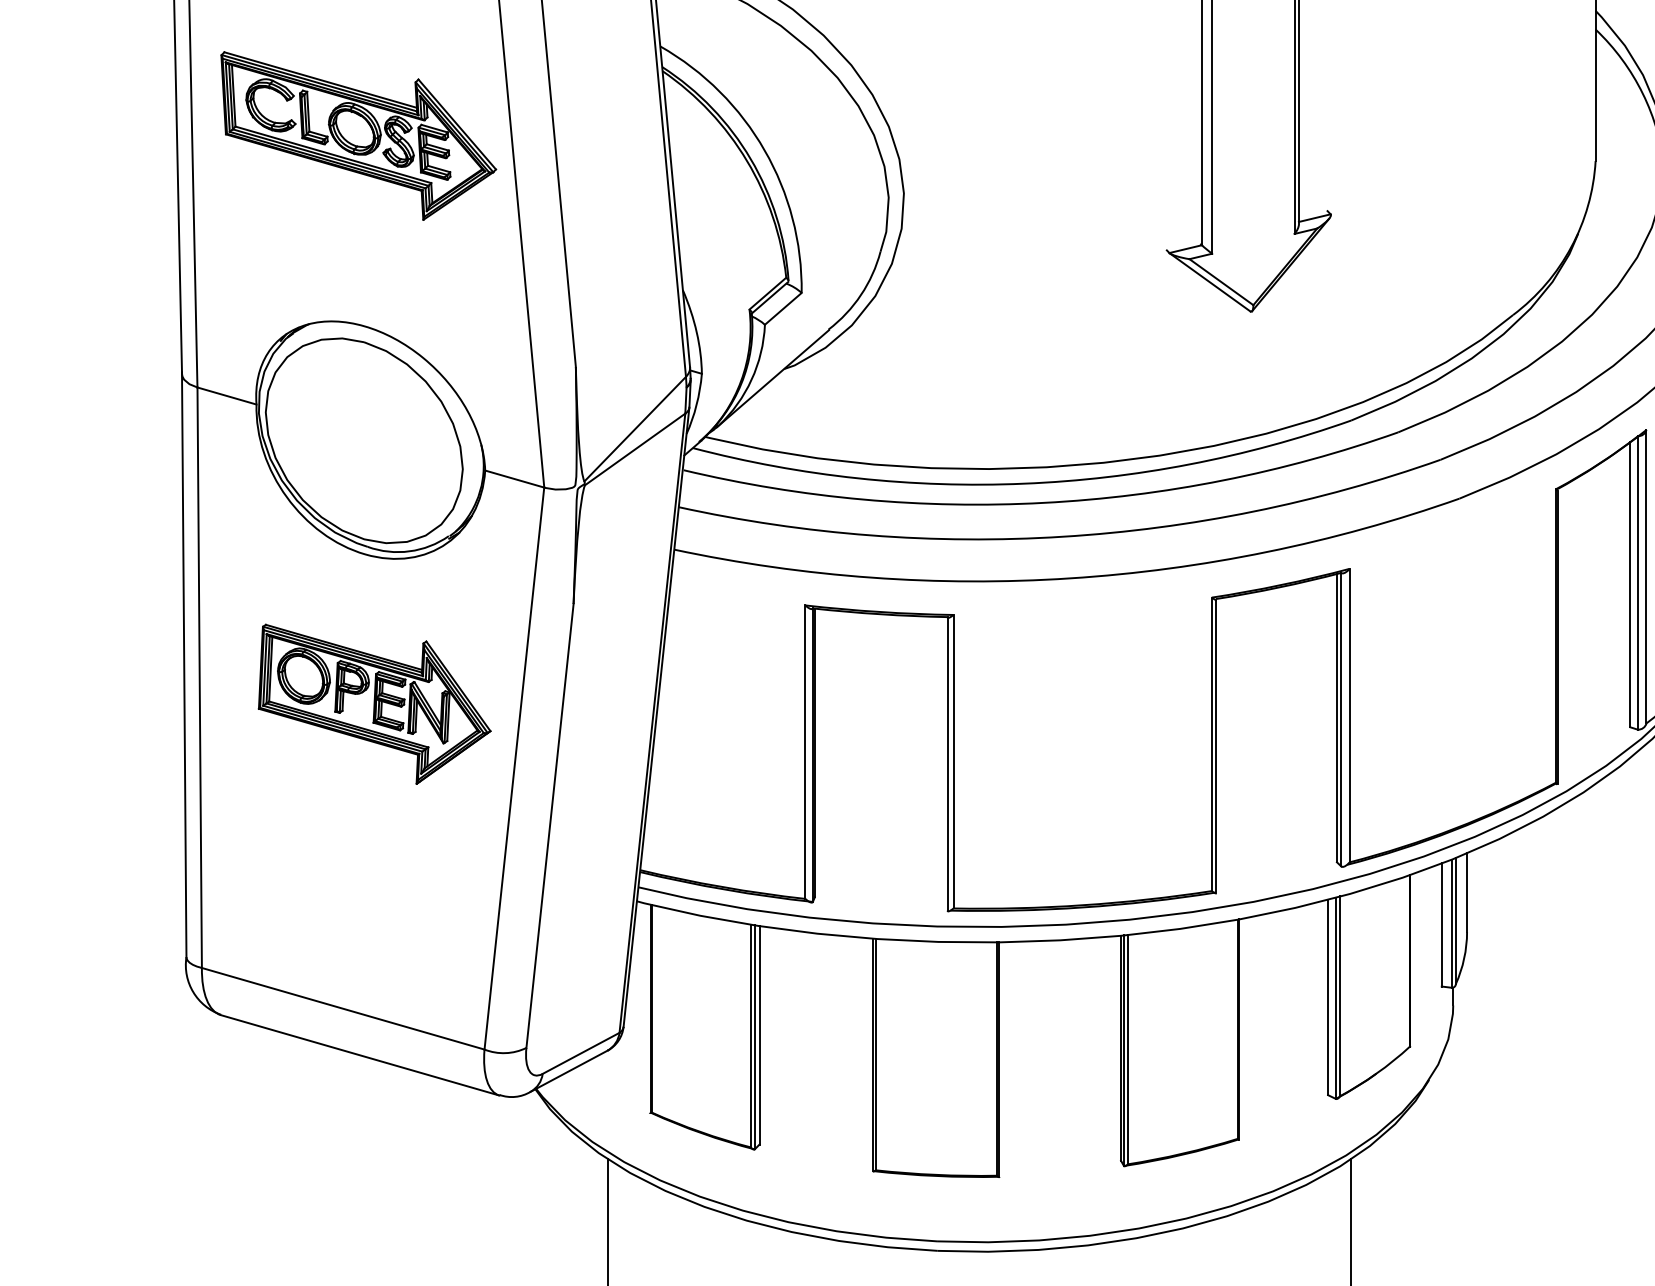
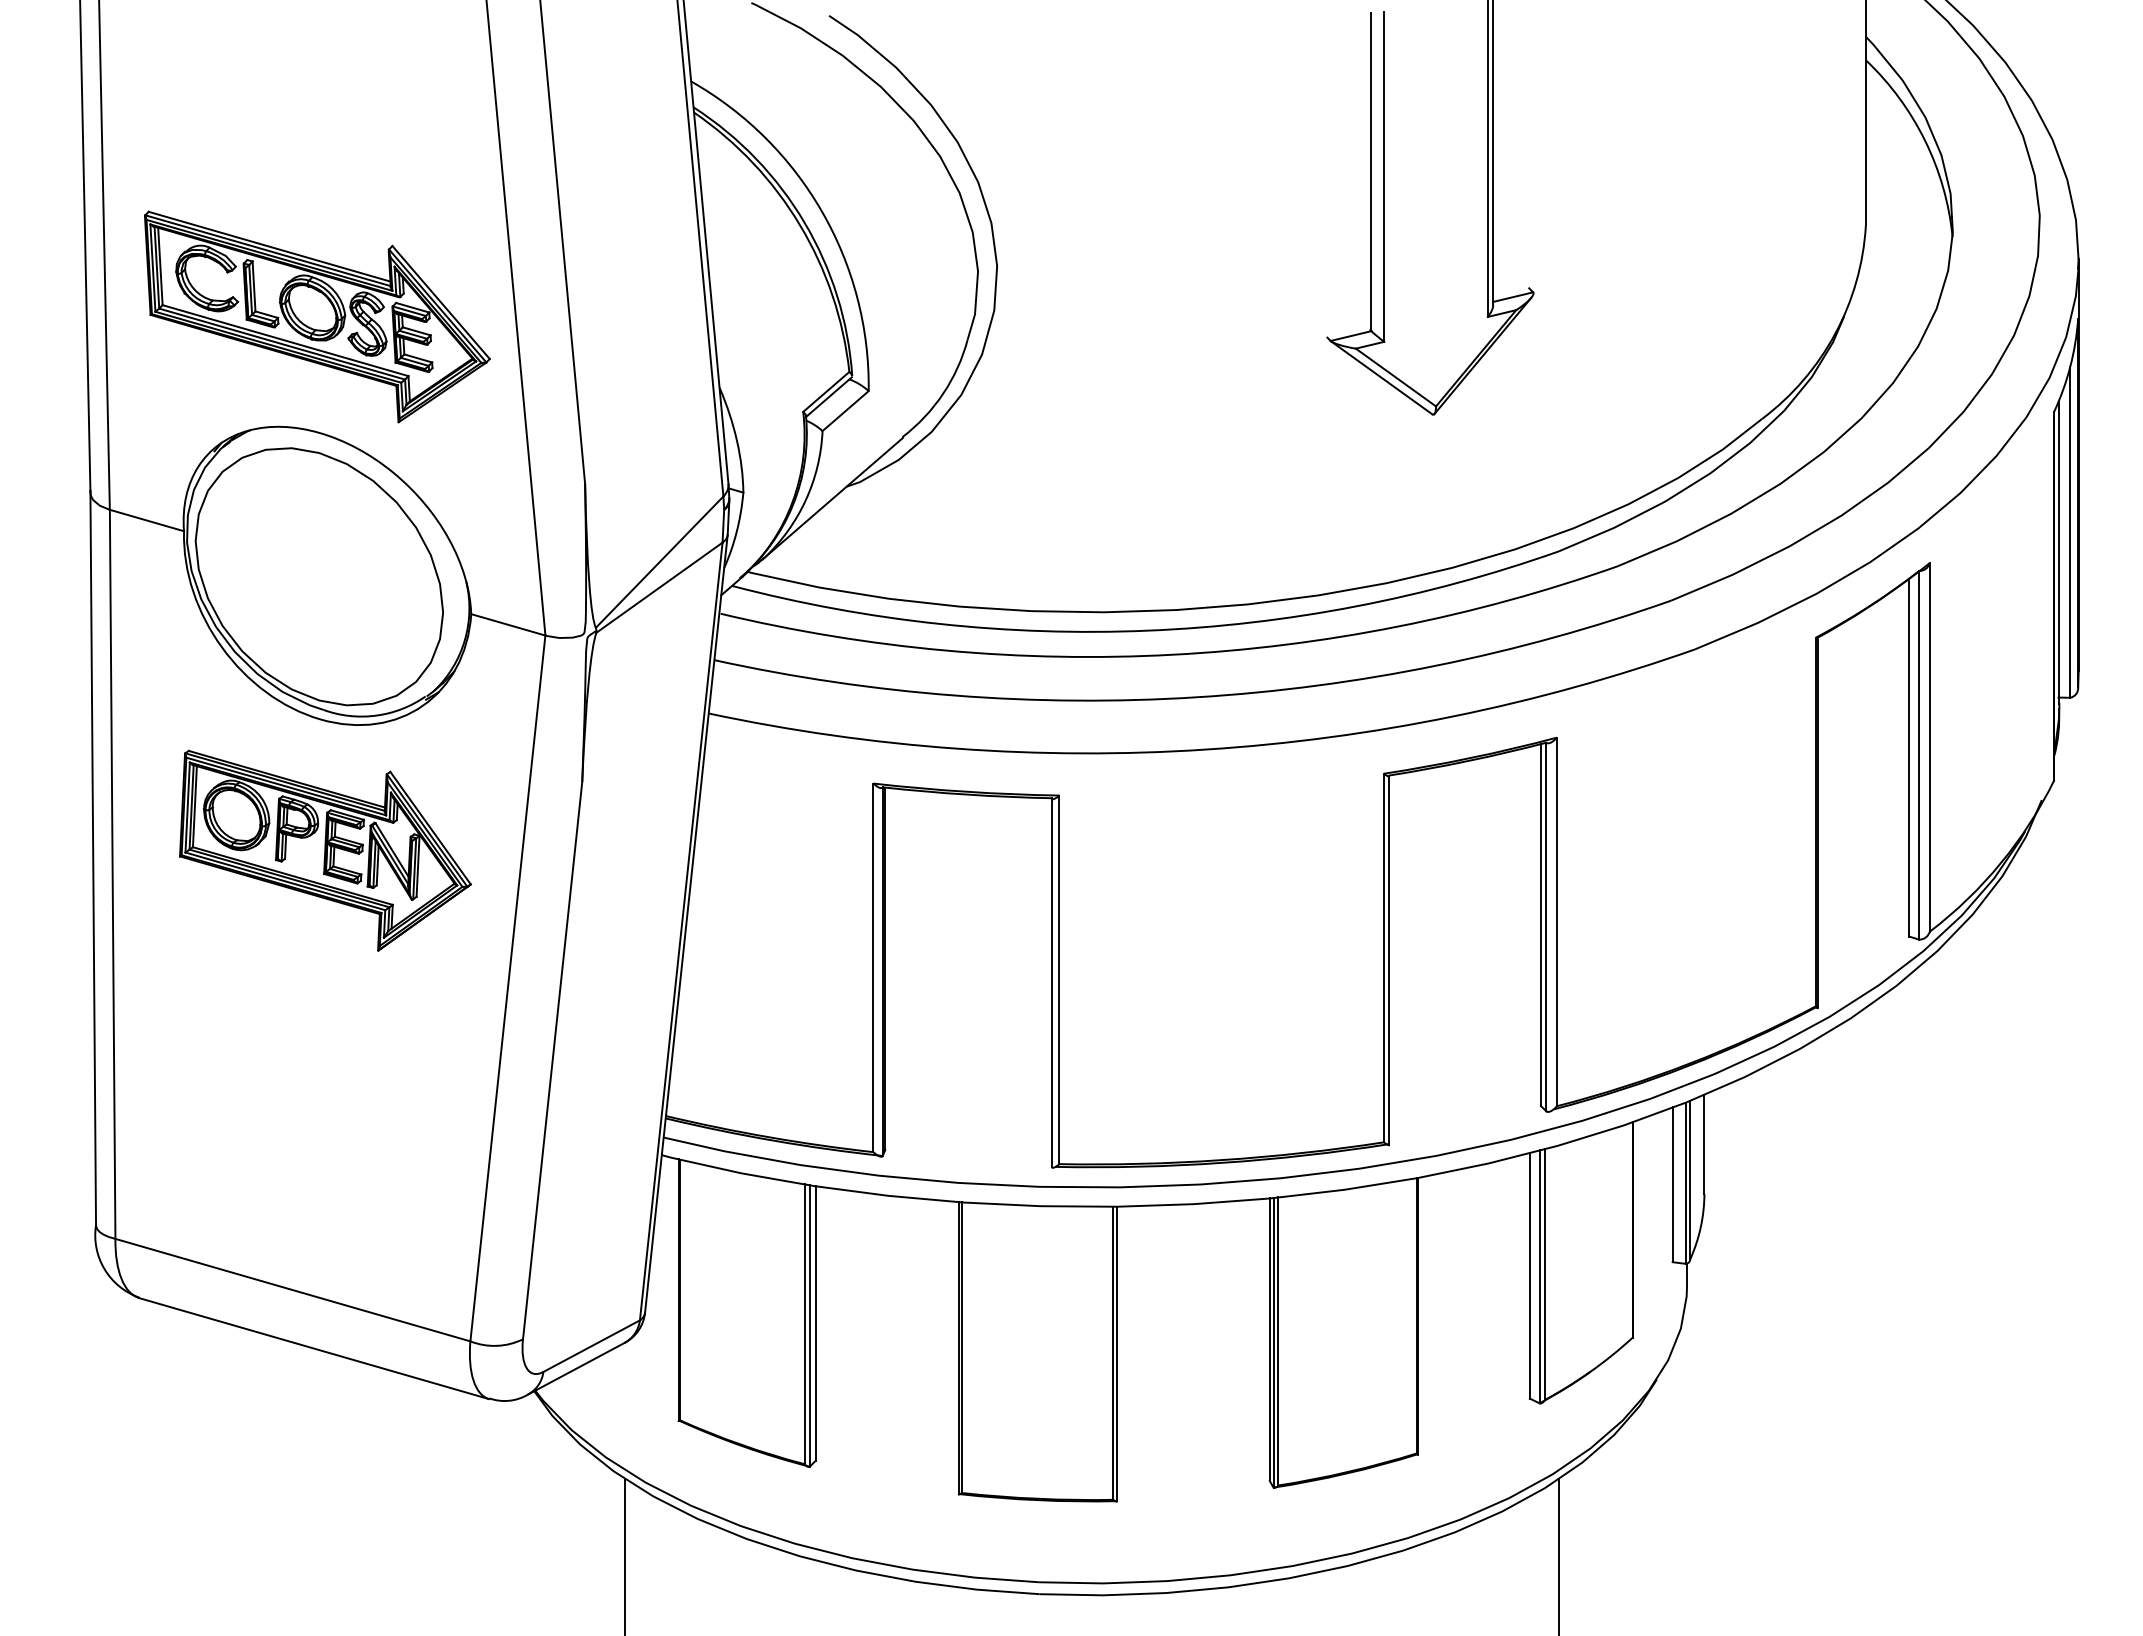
part: (358, 135) -> (317, 316), moved
part: (374, 704) -> (325, 850), moved

